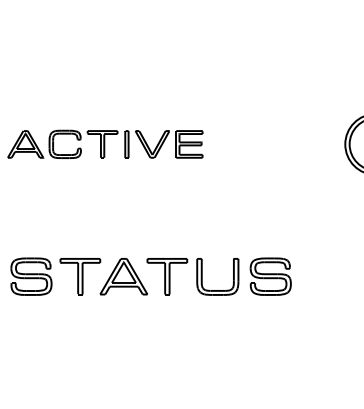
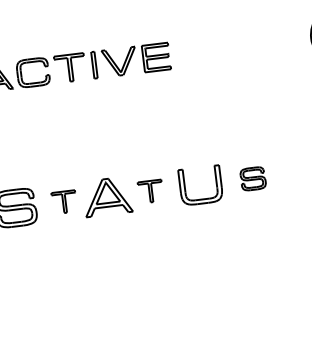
part: (80, 276) -> (64, 201), size x0.6
part: (167, 276) -> (150, 191), size x0.6
part: (270, 276) -> (253, 178), size x0.6

